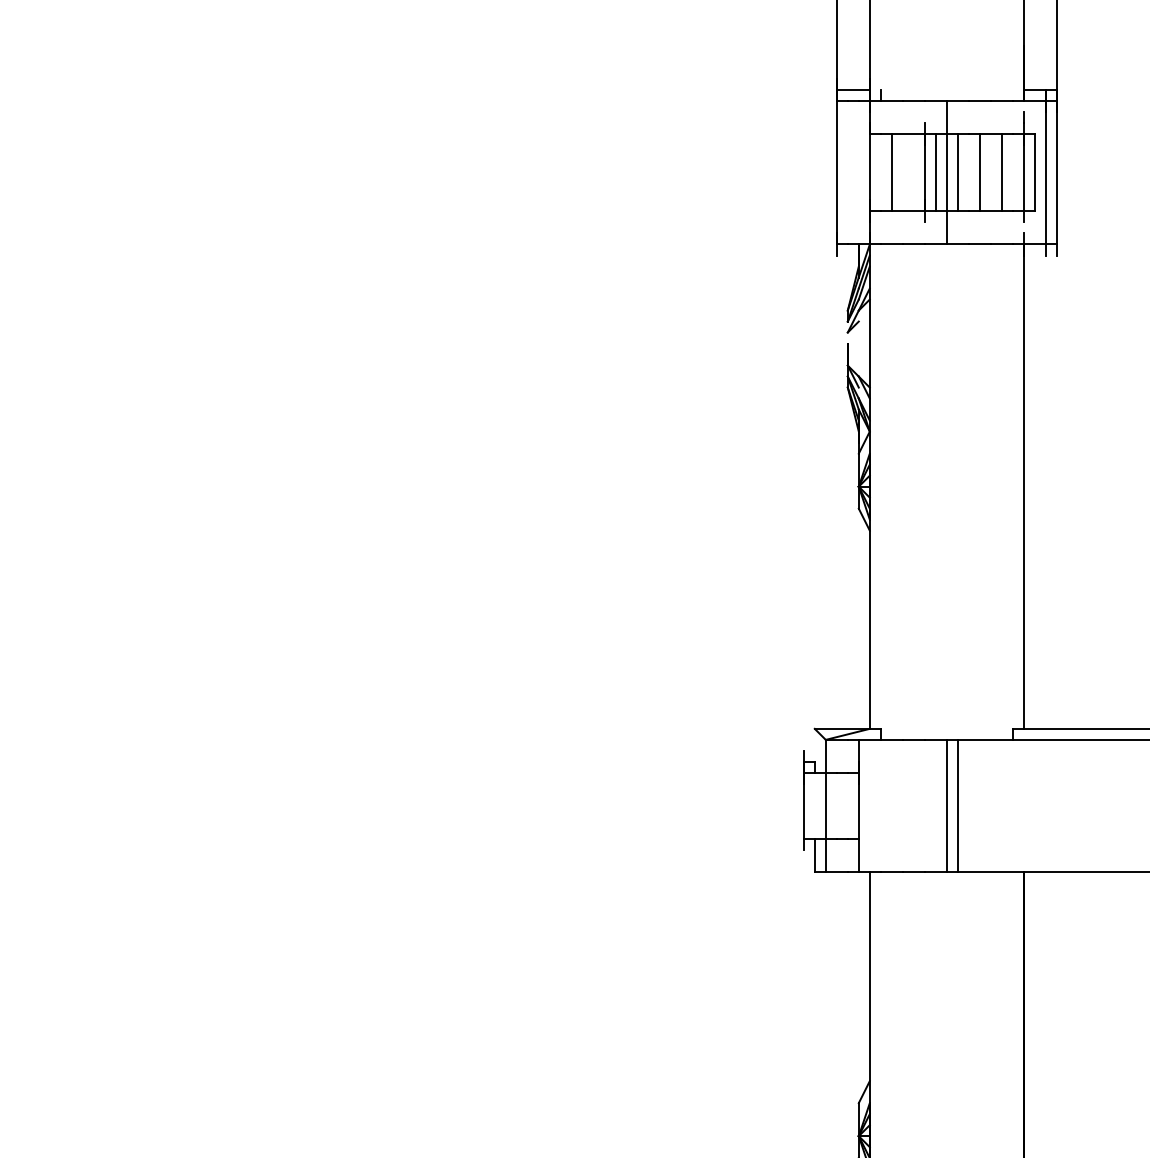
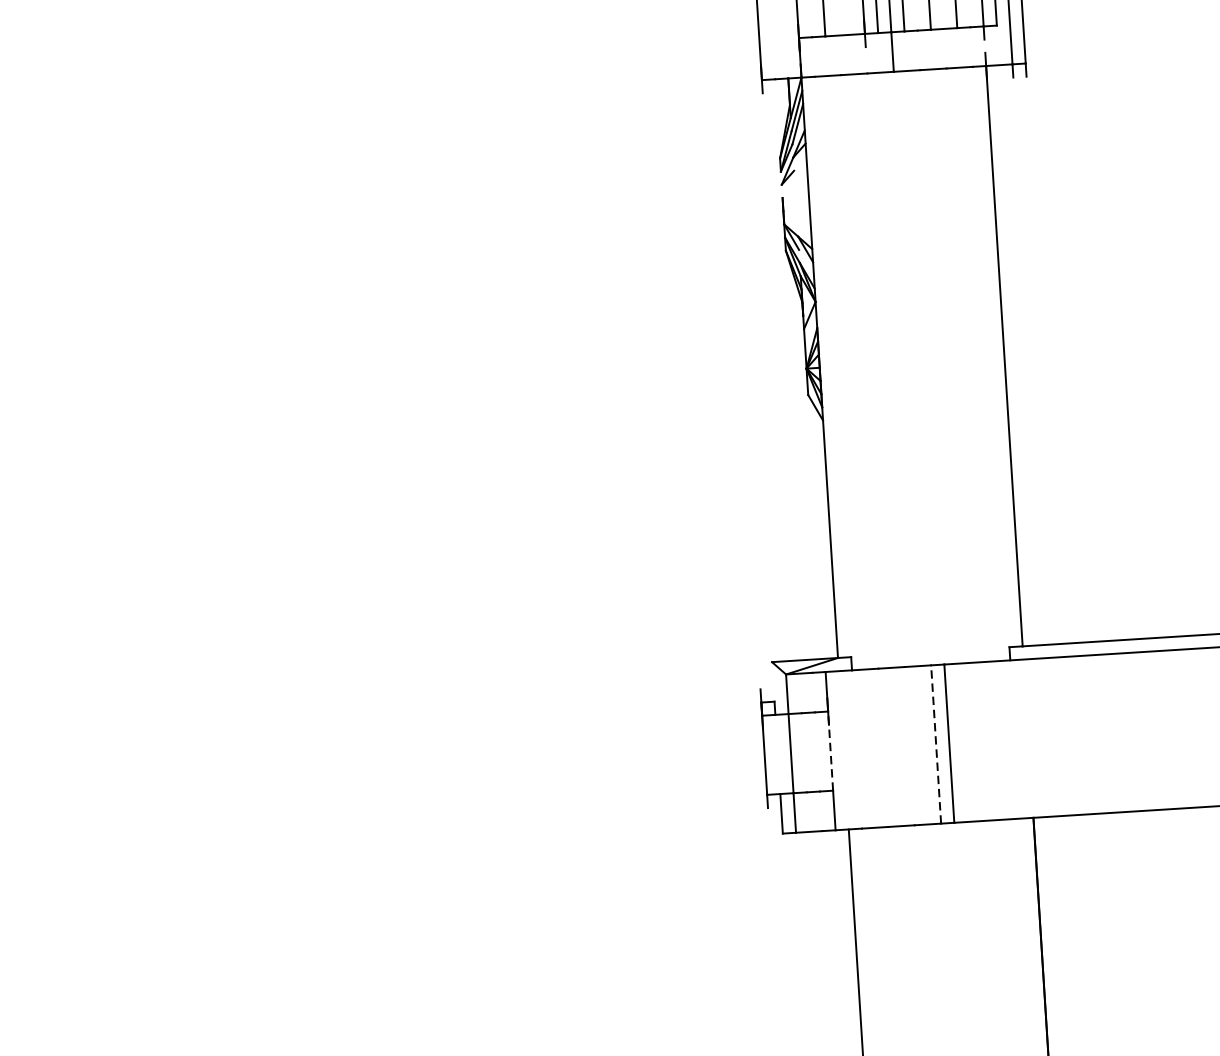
line: (858, 805) -> (830, 750), solid -> dashed
line: (946, 805) -> (935, 744), solid -> dashed

